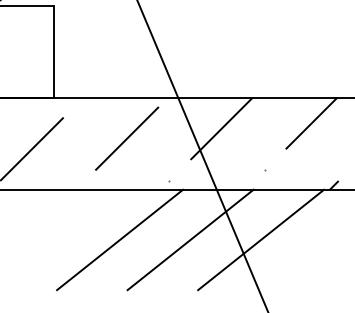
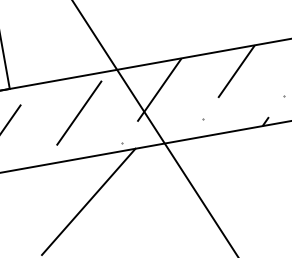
line: (190, 239) -> (149, 190), removed
line: (261, 239) -> (211, 179), removed

